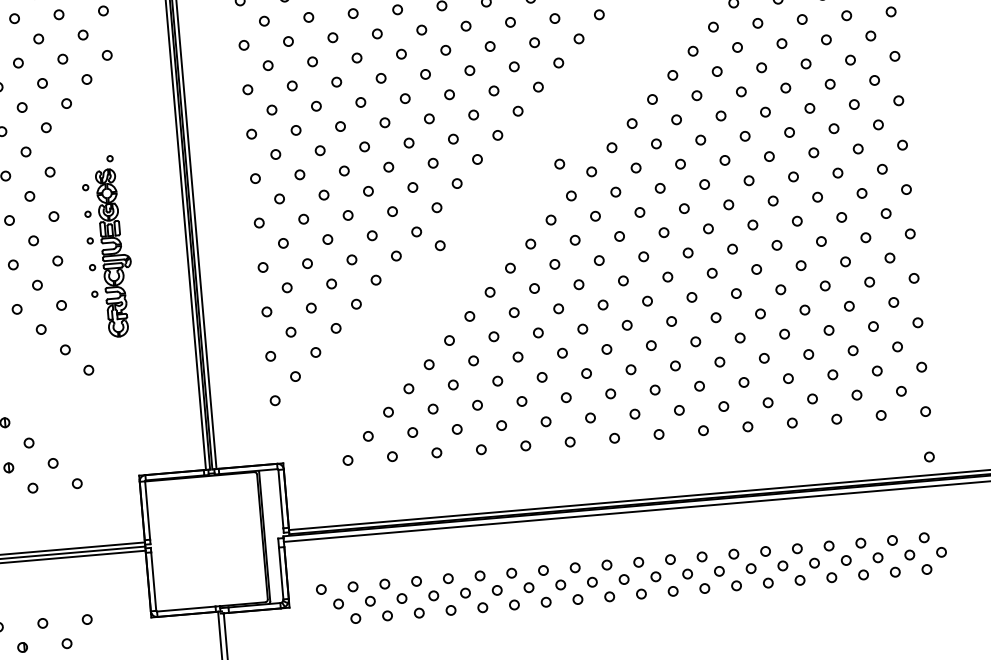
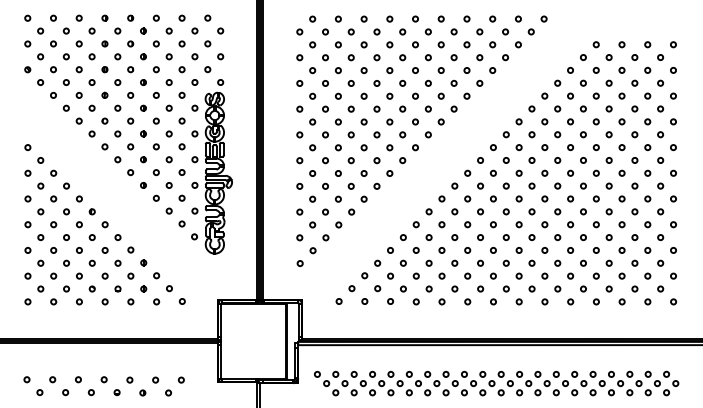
circle: (559, 163) -> (475, 141), removed
circle: (439, 245) -> (402, 182), removed
part: (107, 246) -> (211, 166), size x1.67
circle: (929, 455) -> (673, 327), removed

